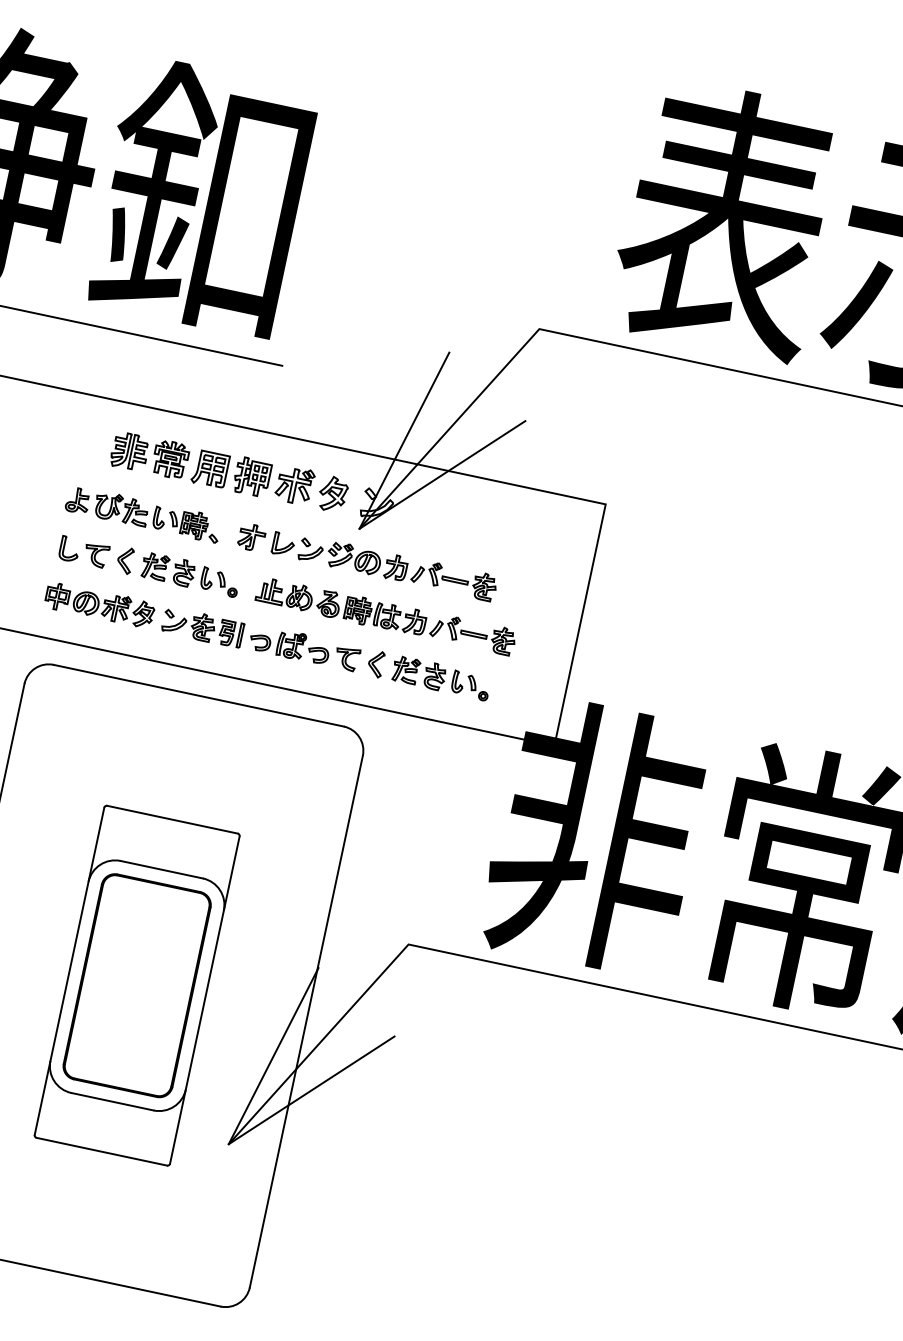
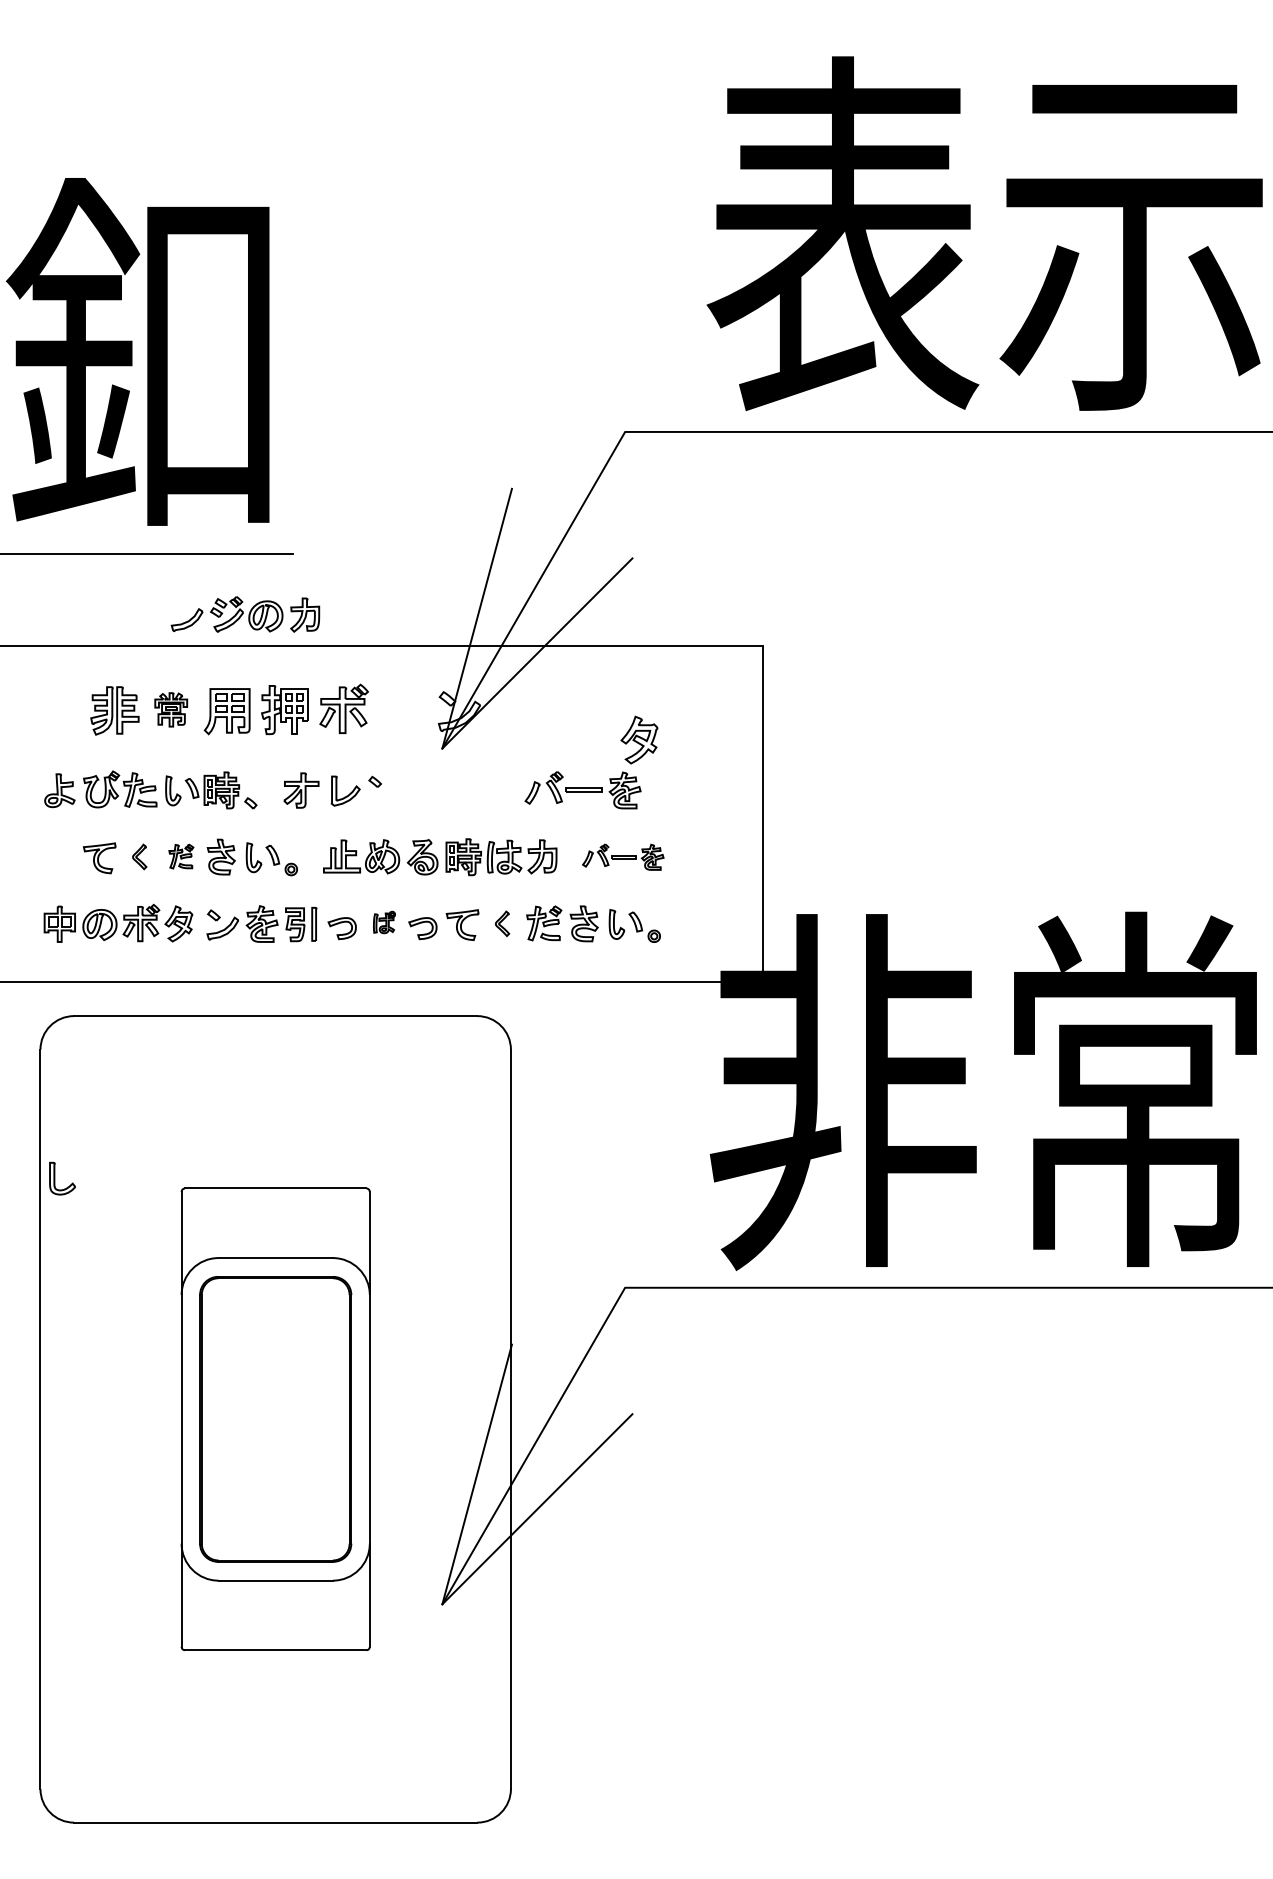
part: (170, 459) -> (170, 709), size x0.7
part: (333, 493) -> (639, 739), moved
part: (64, 548) -> (55, 1178), moved
part: (353, 558) -> (245, 614), moved
part: (125, 560) -> (139, 856), size x0.7
part: (155, 566) -> (181, 856), size x0.7
part: (472, 634) -> (622, 857), size x0.7
part: (291, 645) -> (384, 922), size x0.6
part: (376, 663) -> (502, 923), size x0.7

